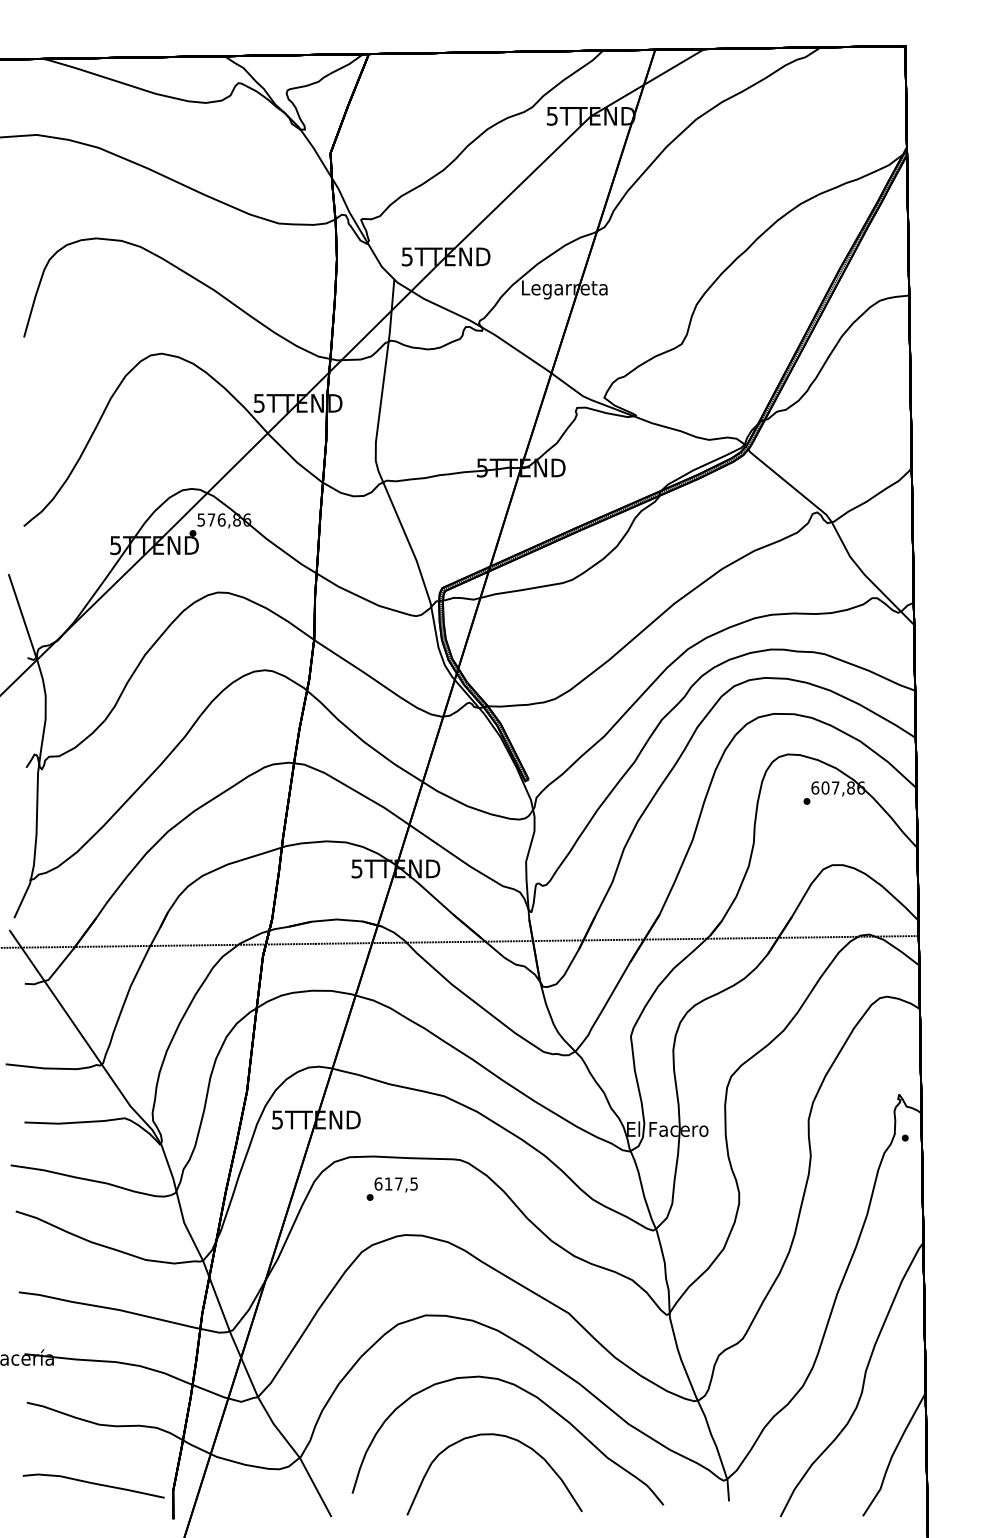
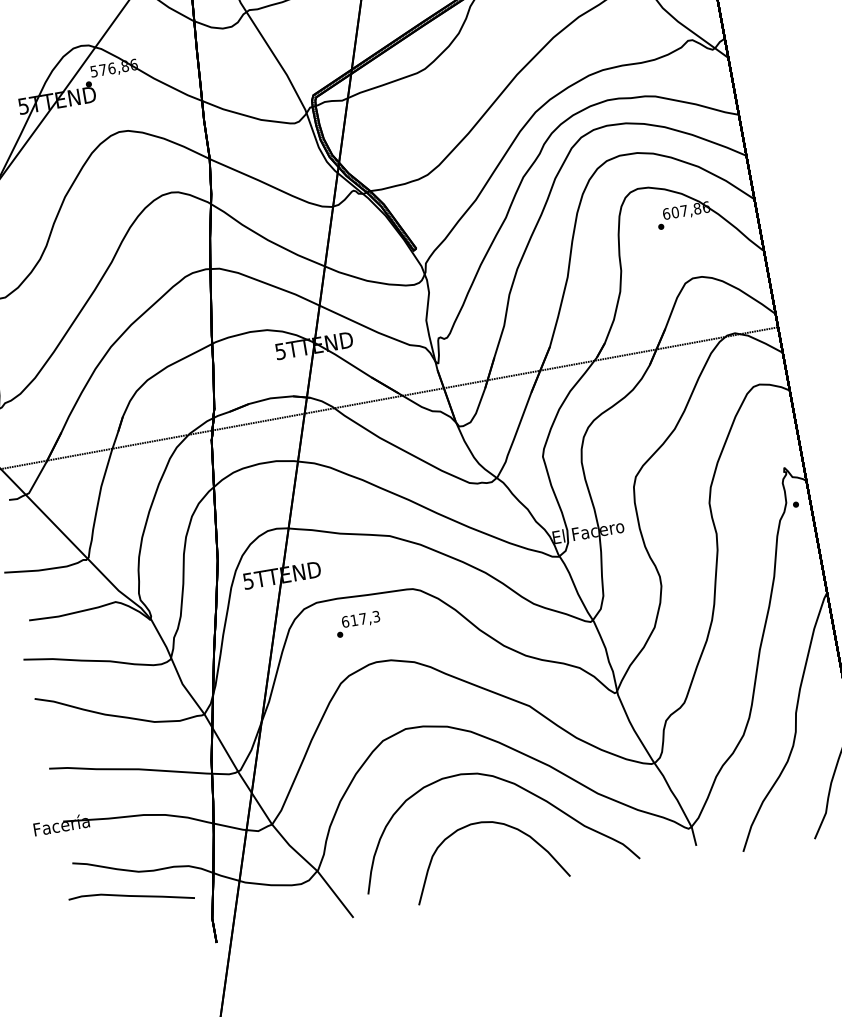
text: (413, 1183) -> (375, 616), 617,5 -> 617,3
curve: (93, 1484) -> (131, 896), moved

